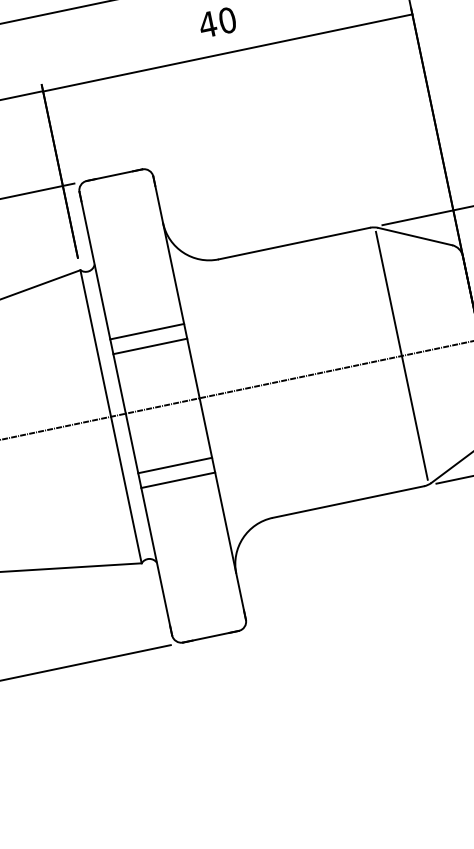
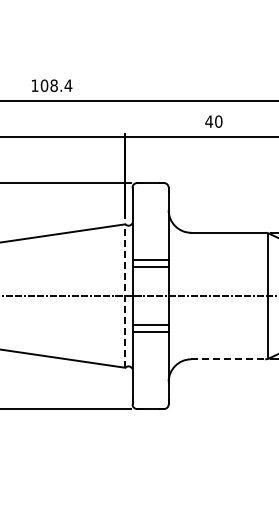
line: (111, 417) -> (125, 296), solid -> dashed
line: (348, 502) -> (228, 359), solid -> dashed

